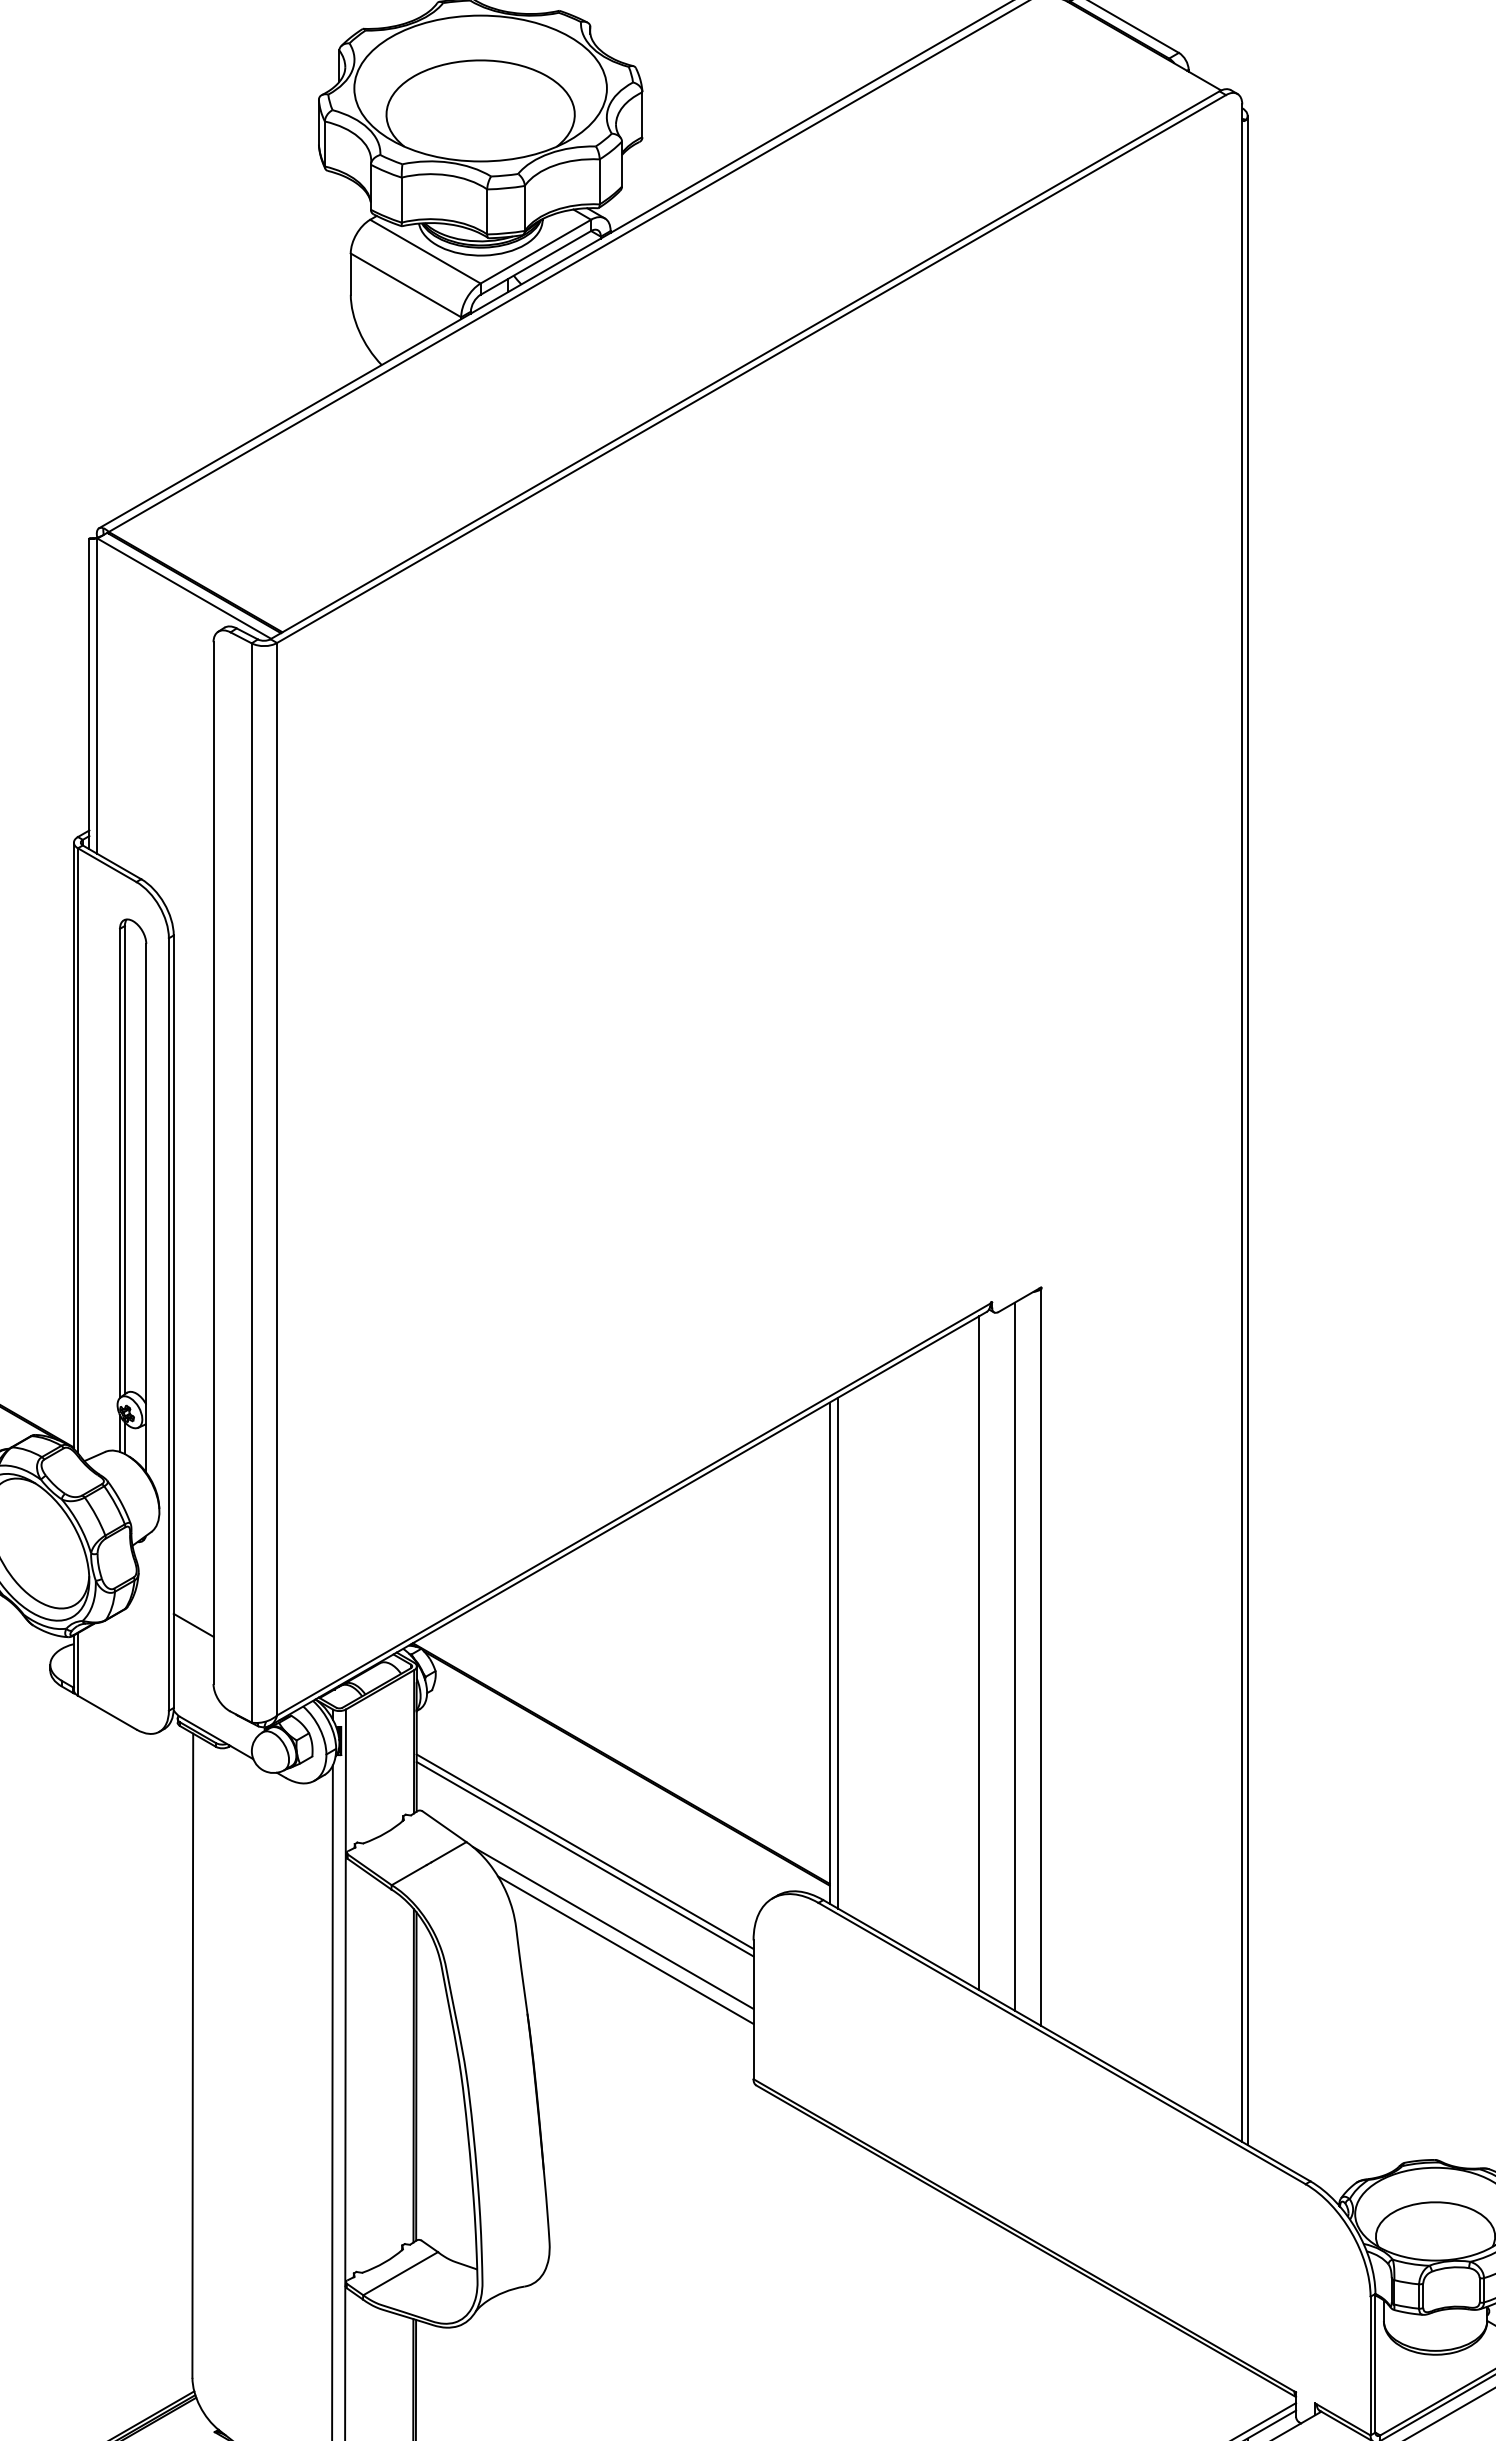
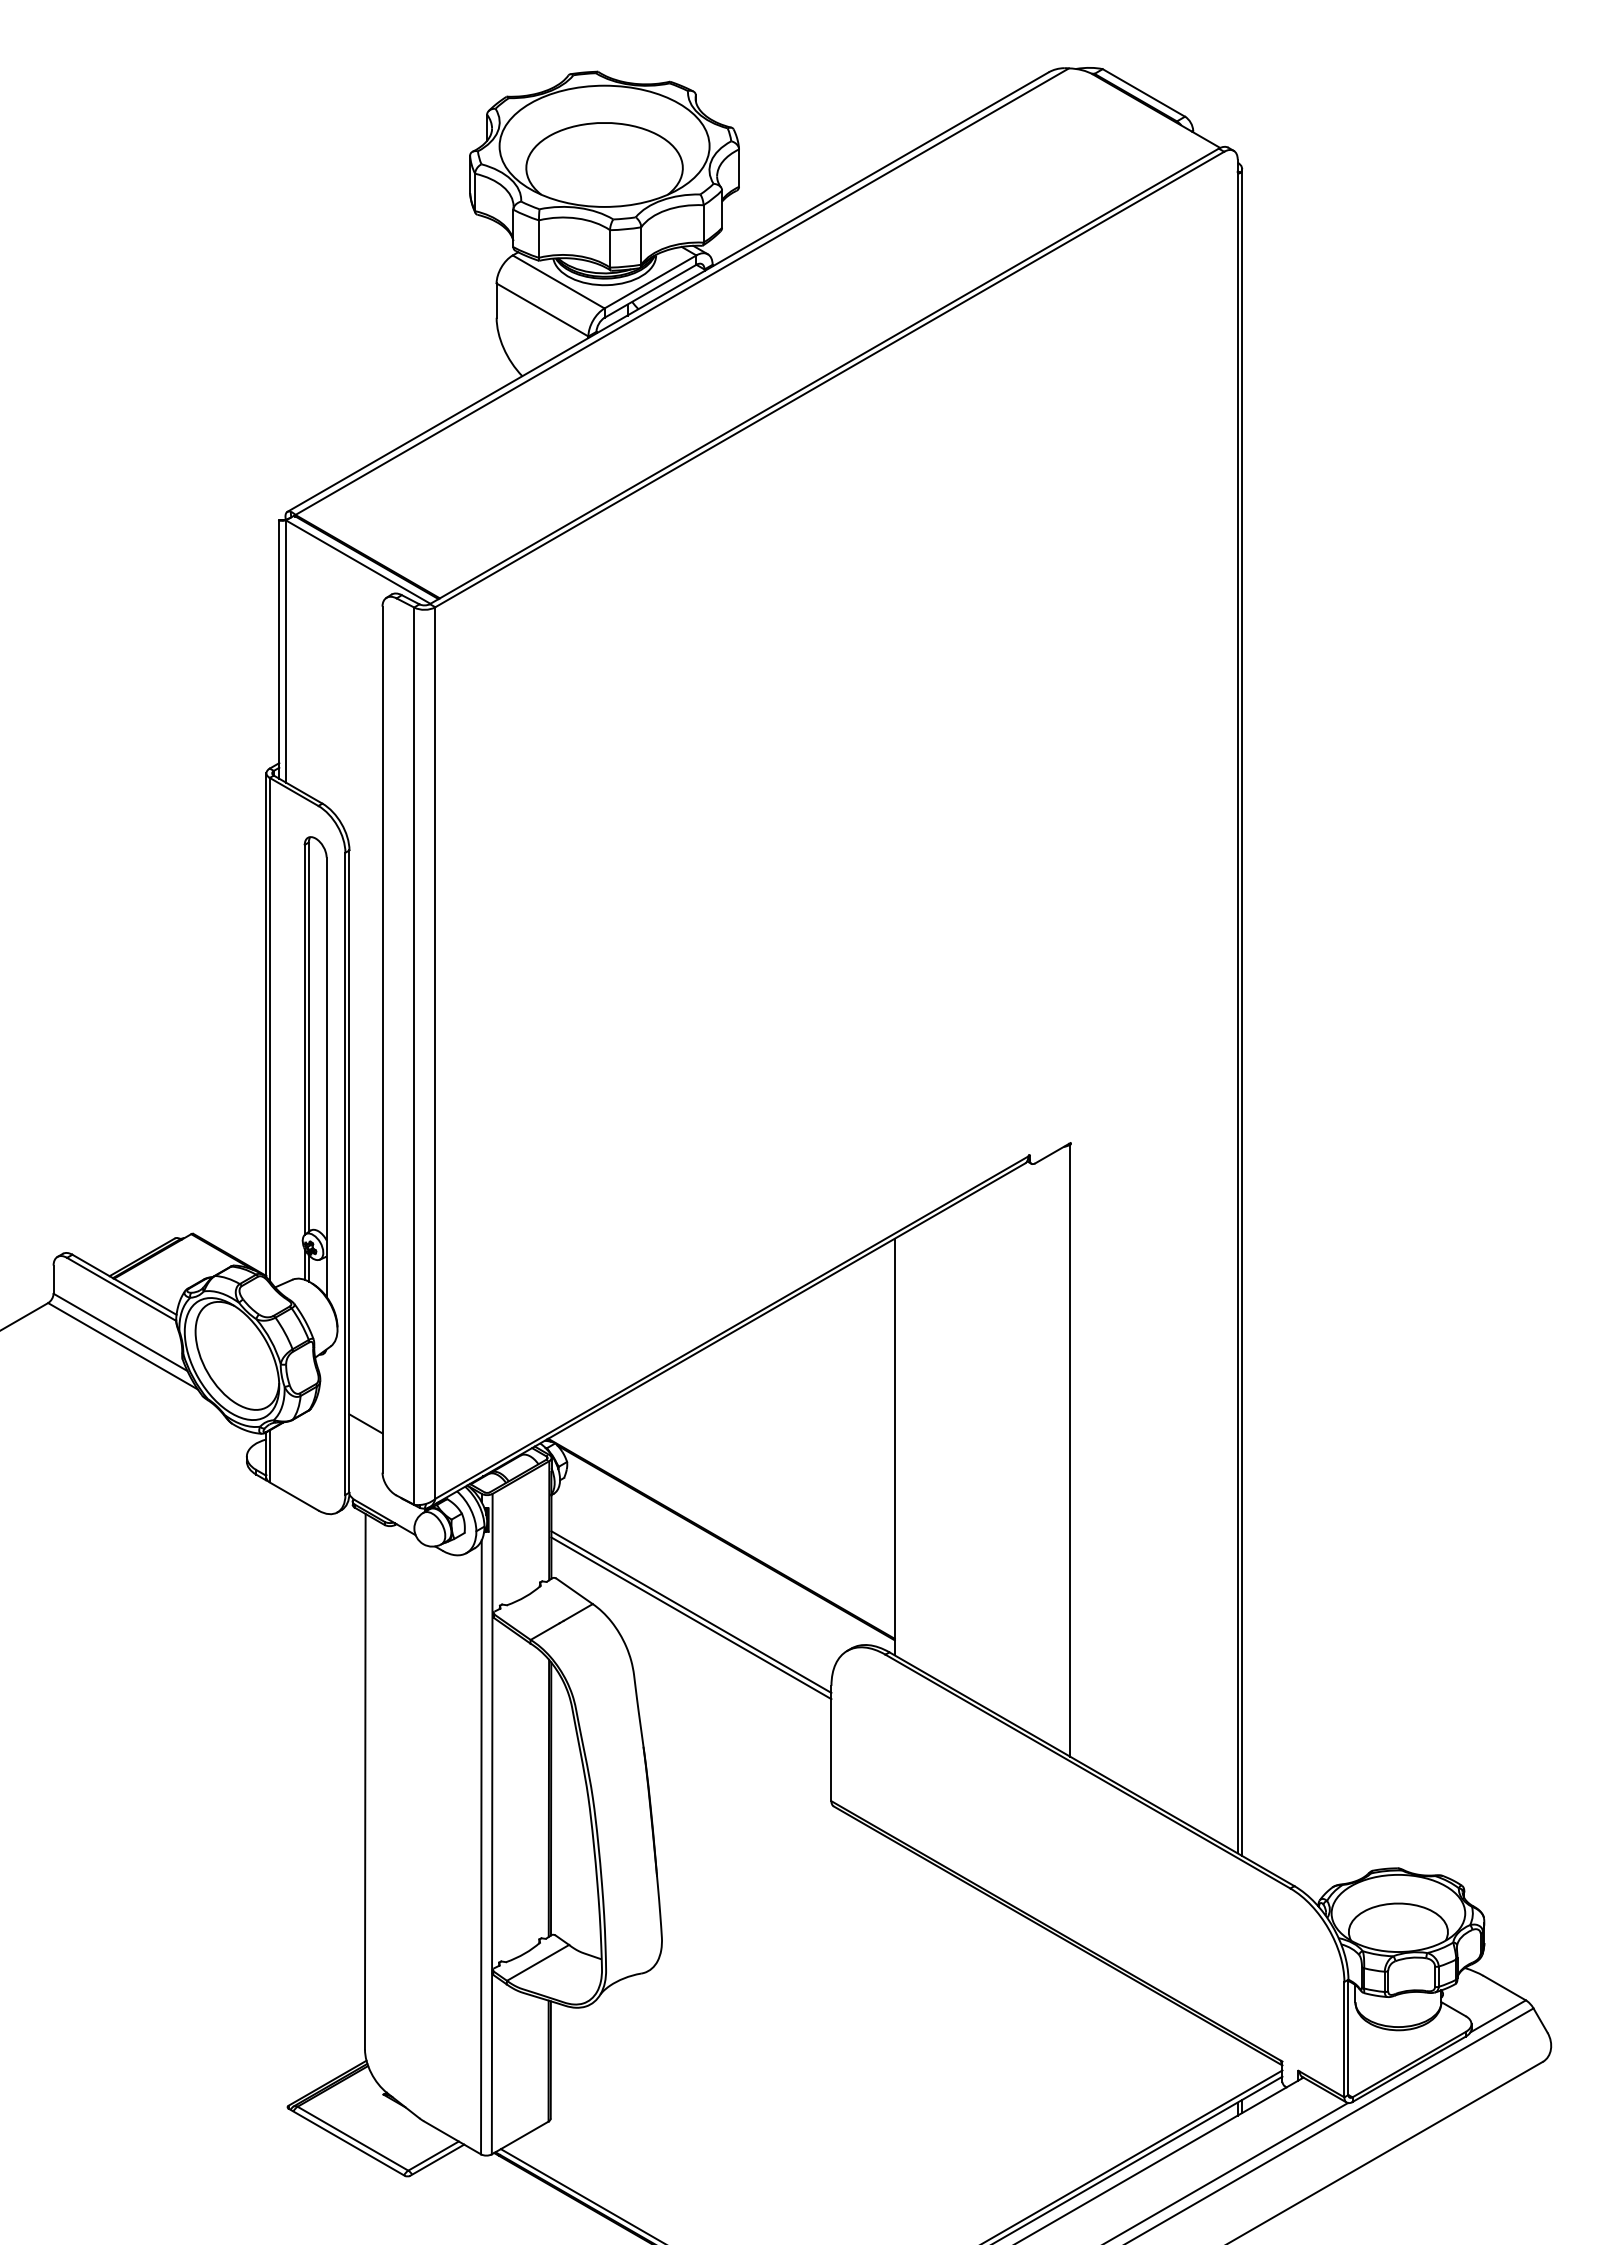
line: (837, 1652) -> (901, 1446), removed
line: (979, 1653) -> (1019, 1447), removed
line: (1014, 1656) -> (1048, 1449), removed
line: (612, 1927) -> (714, 1675), removed
line: (626, 1949) -> (725, 1693), removed

